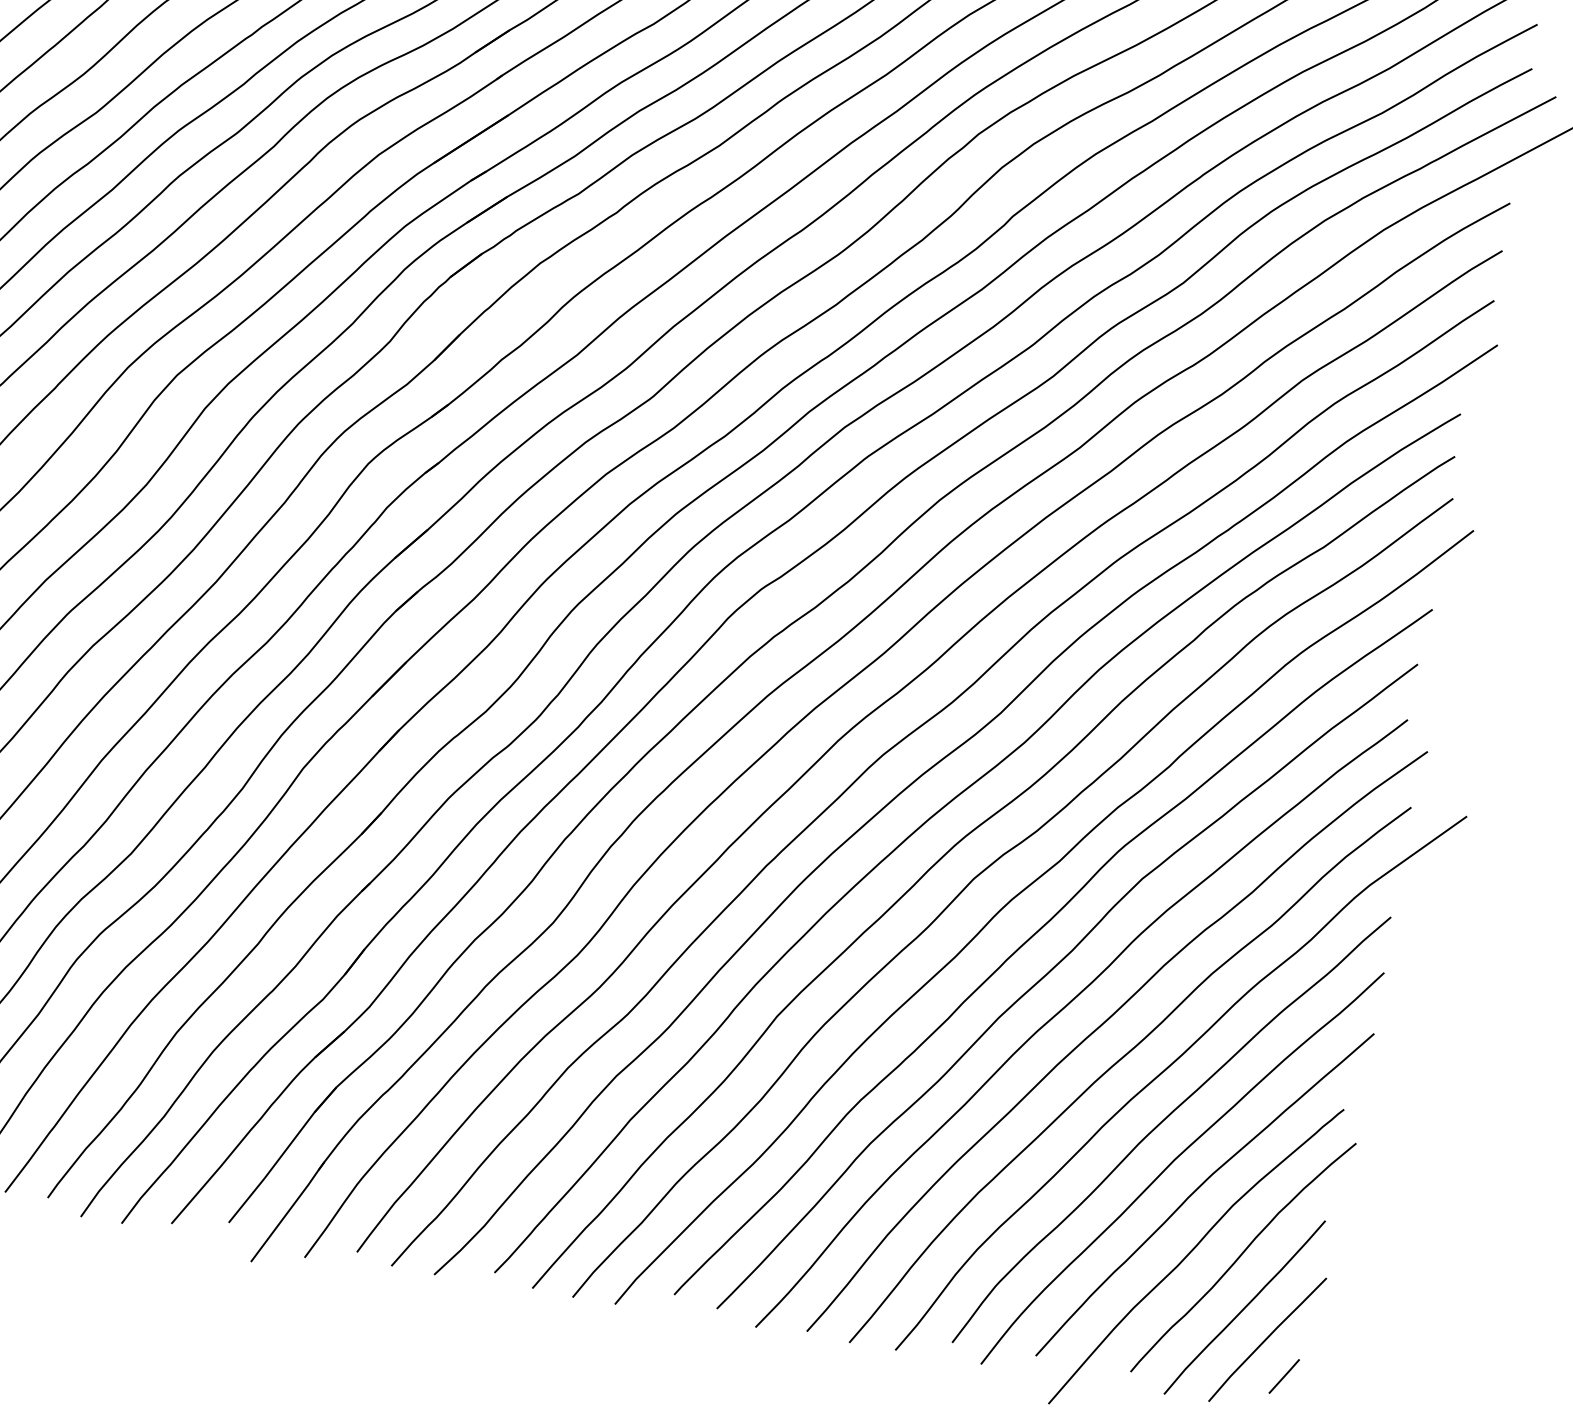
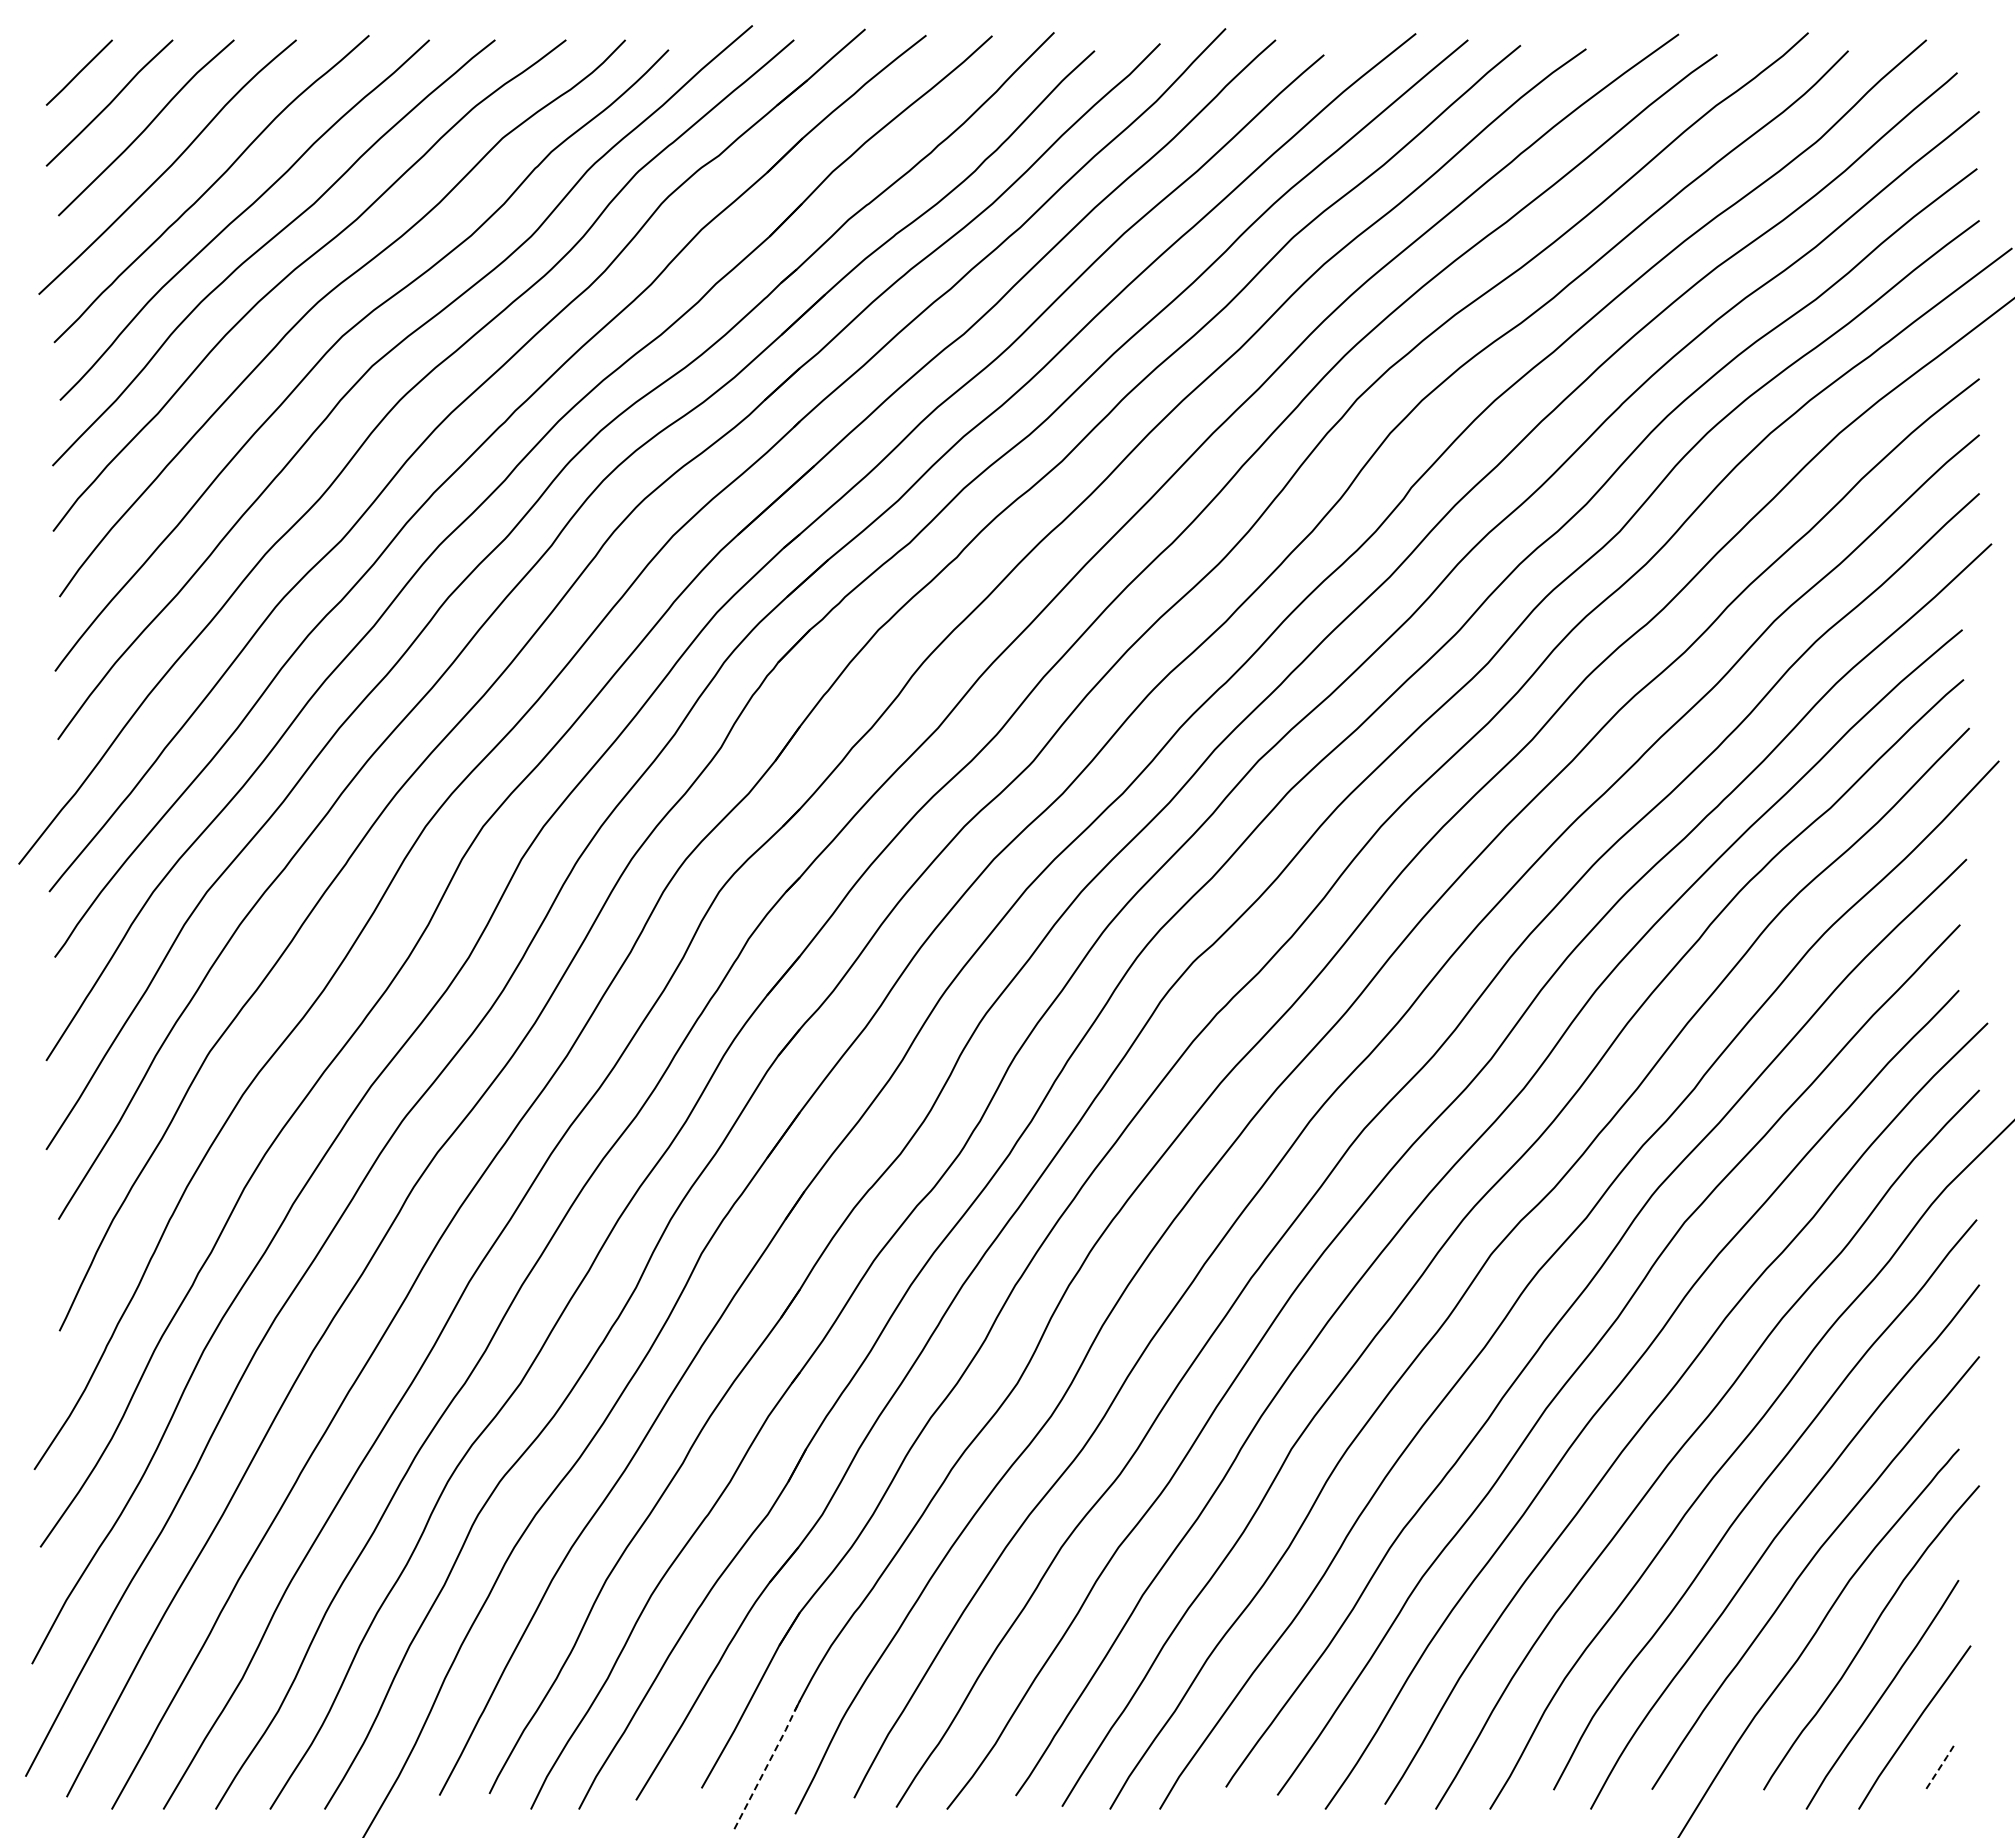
line: (289, 1210) -> (768, 1763), solid -> dashed
line: (1285, 1375) -> (1941, 1765), solid -> dashed

